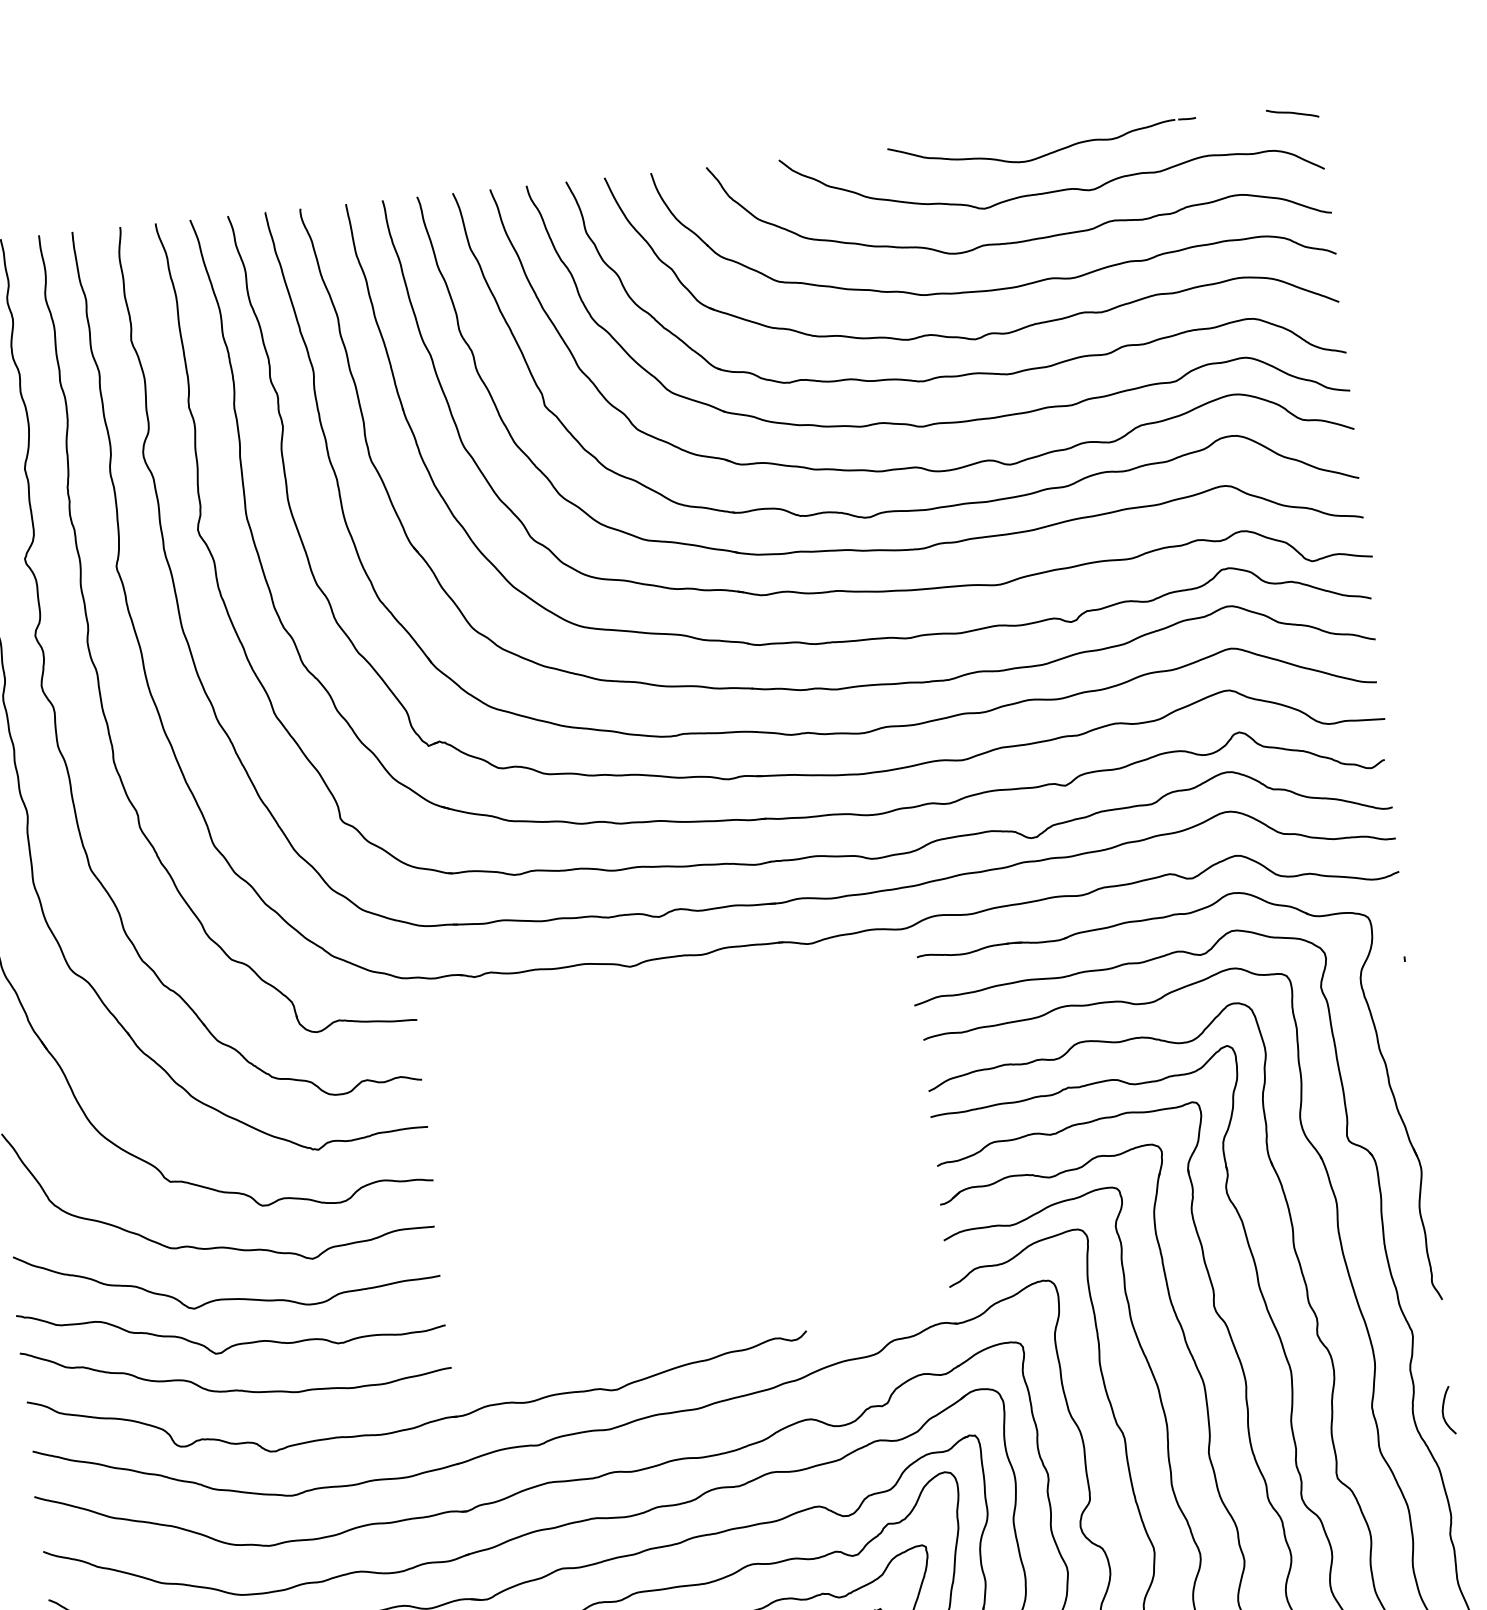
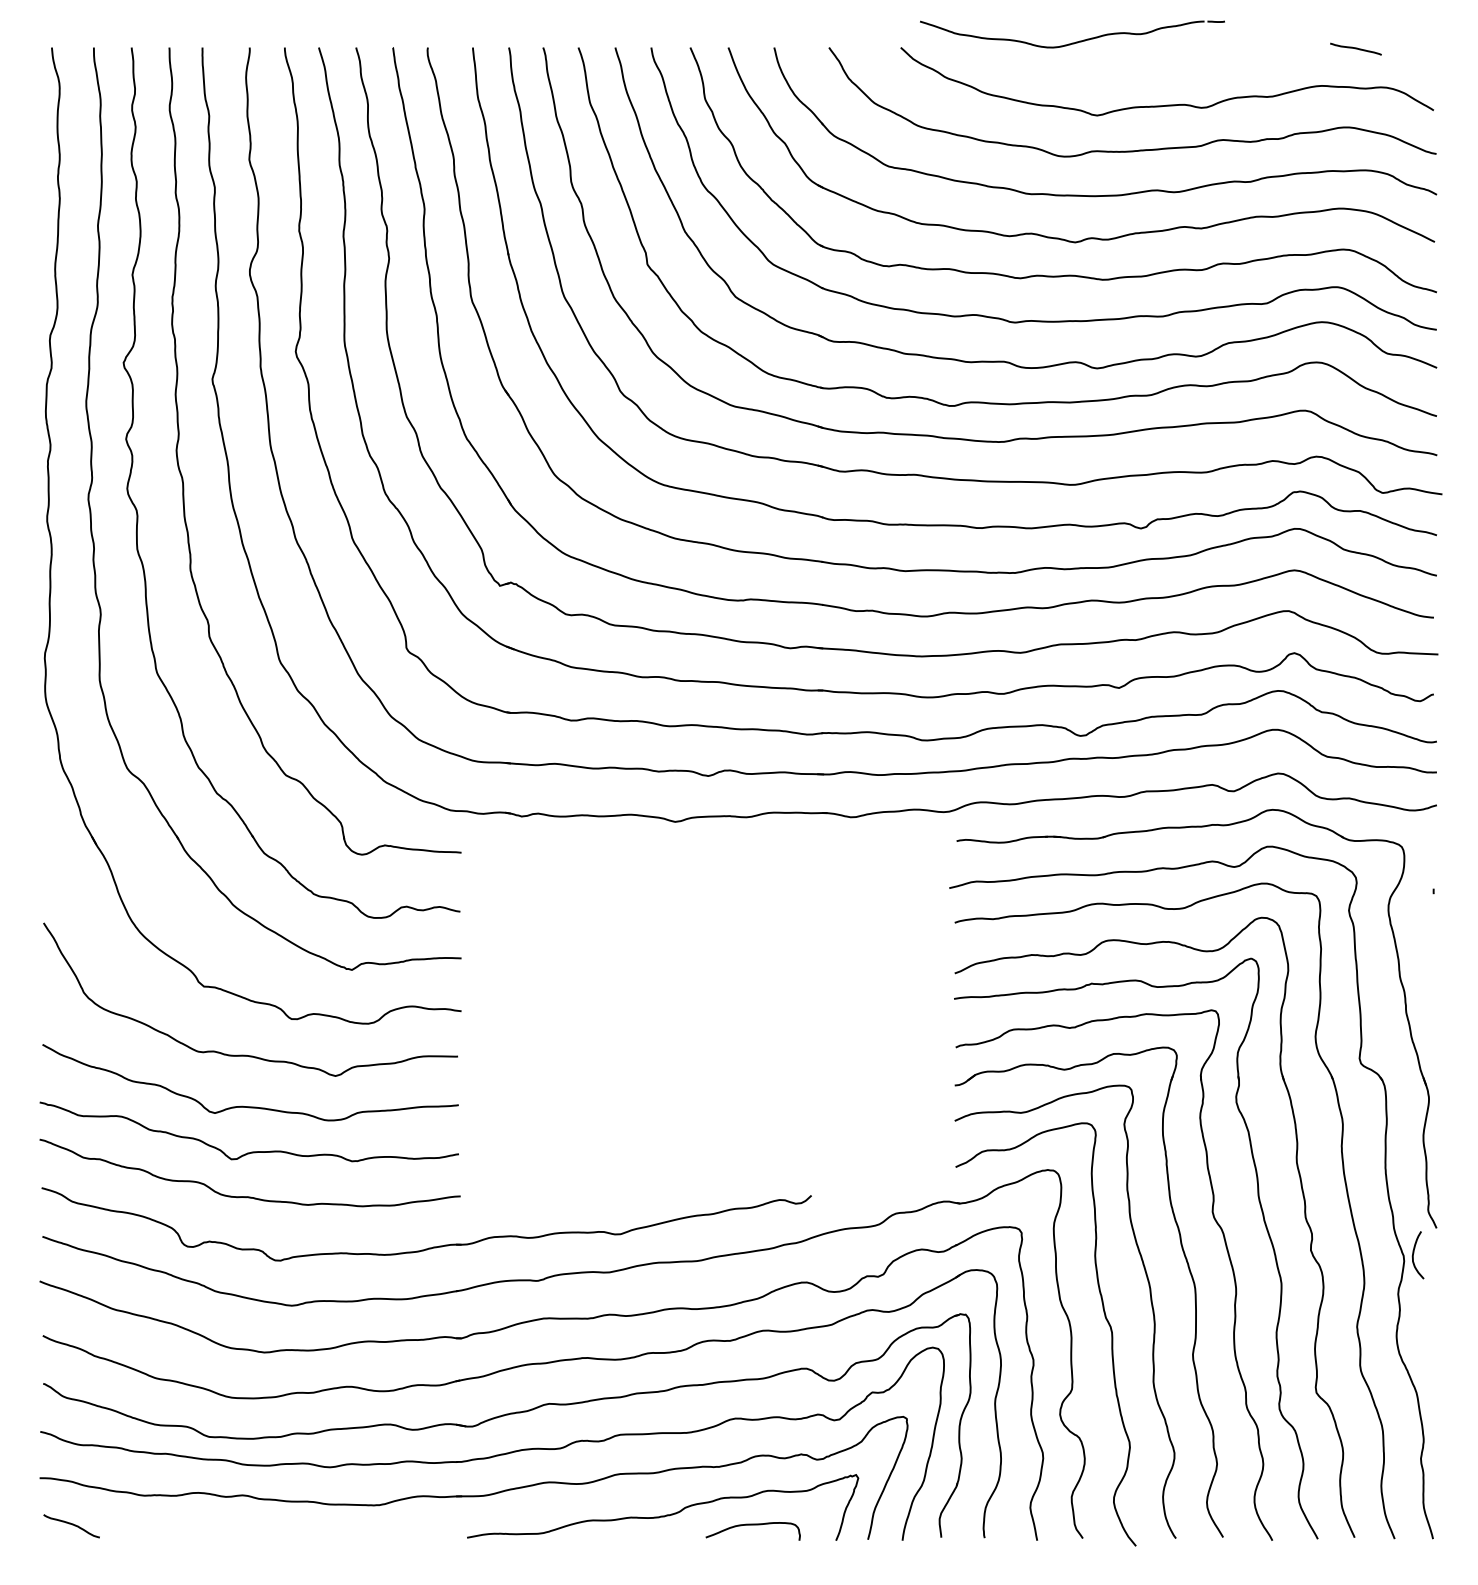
curve: (1292, 113) -> (1355, 48), moved
part: (1043, 154) -> (1072, 42), moved
curve: (1444, 1409) -> (1414, 1253), moved

